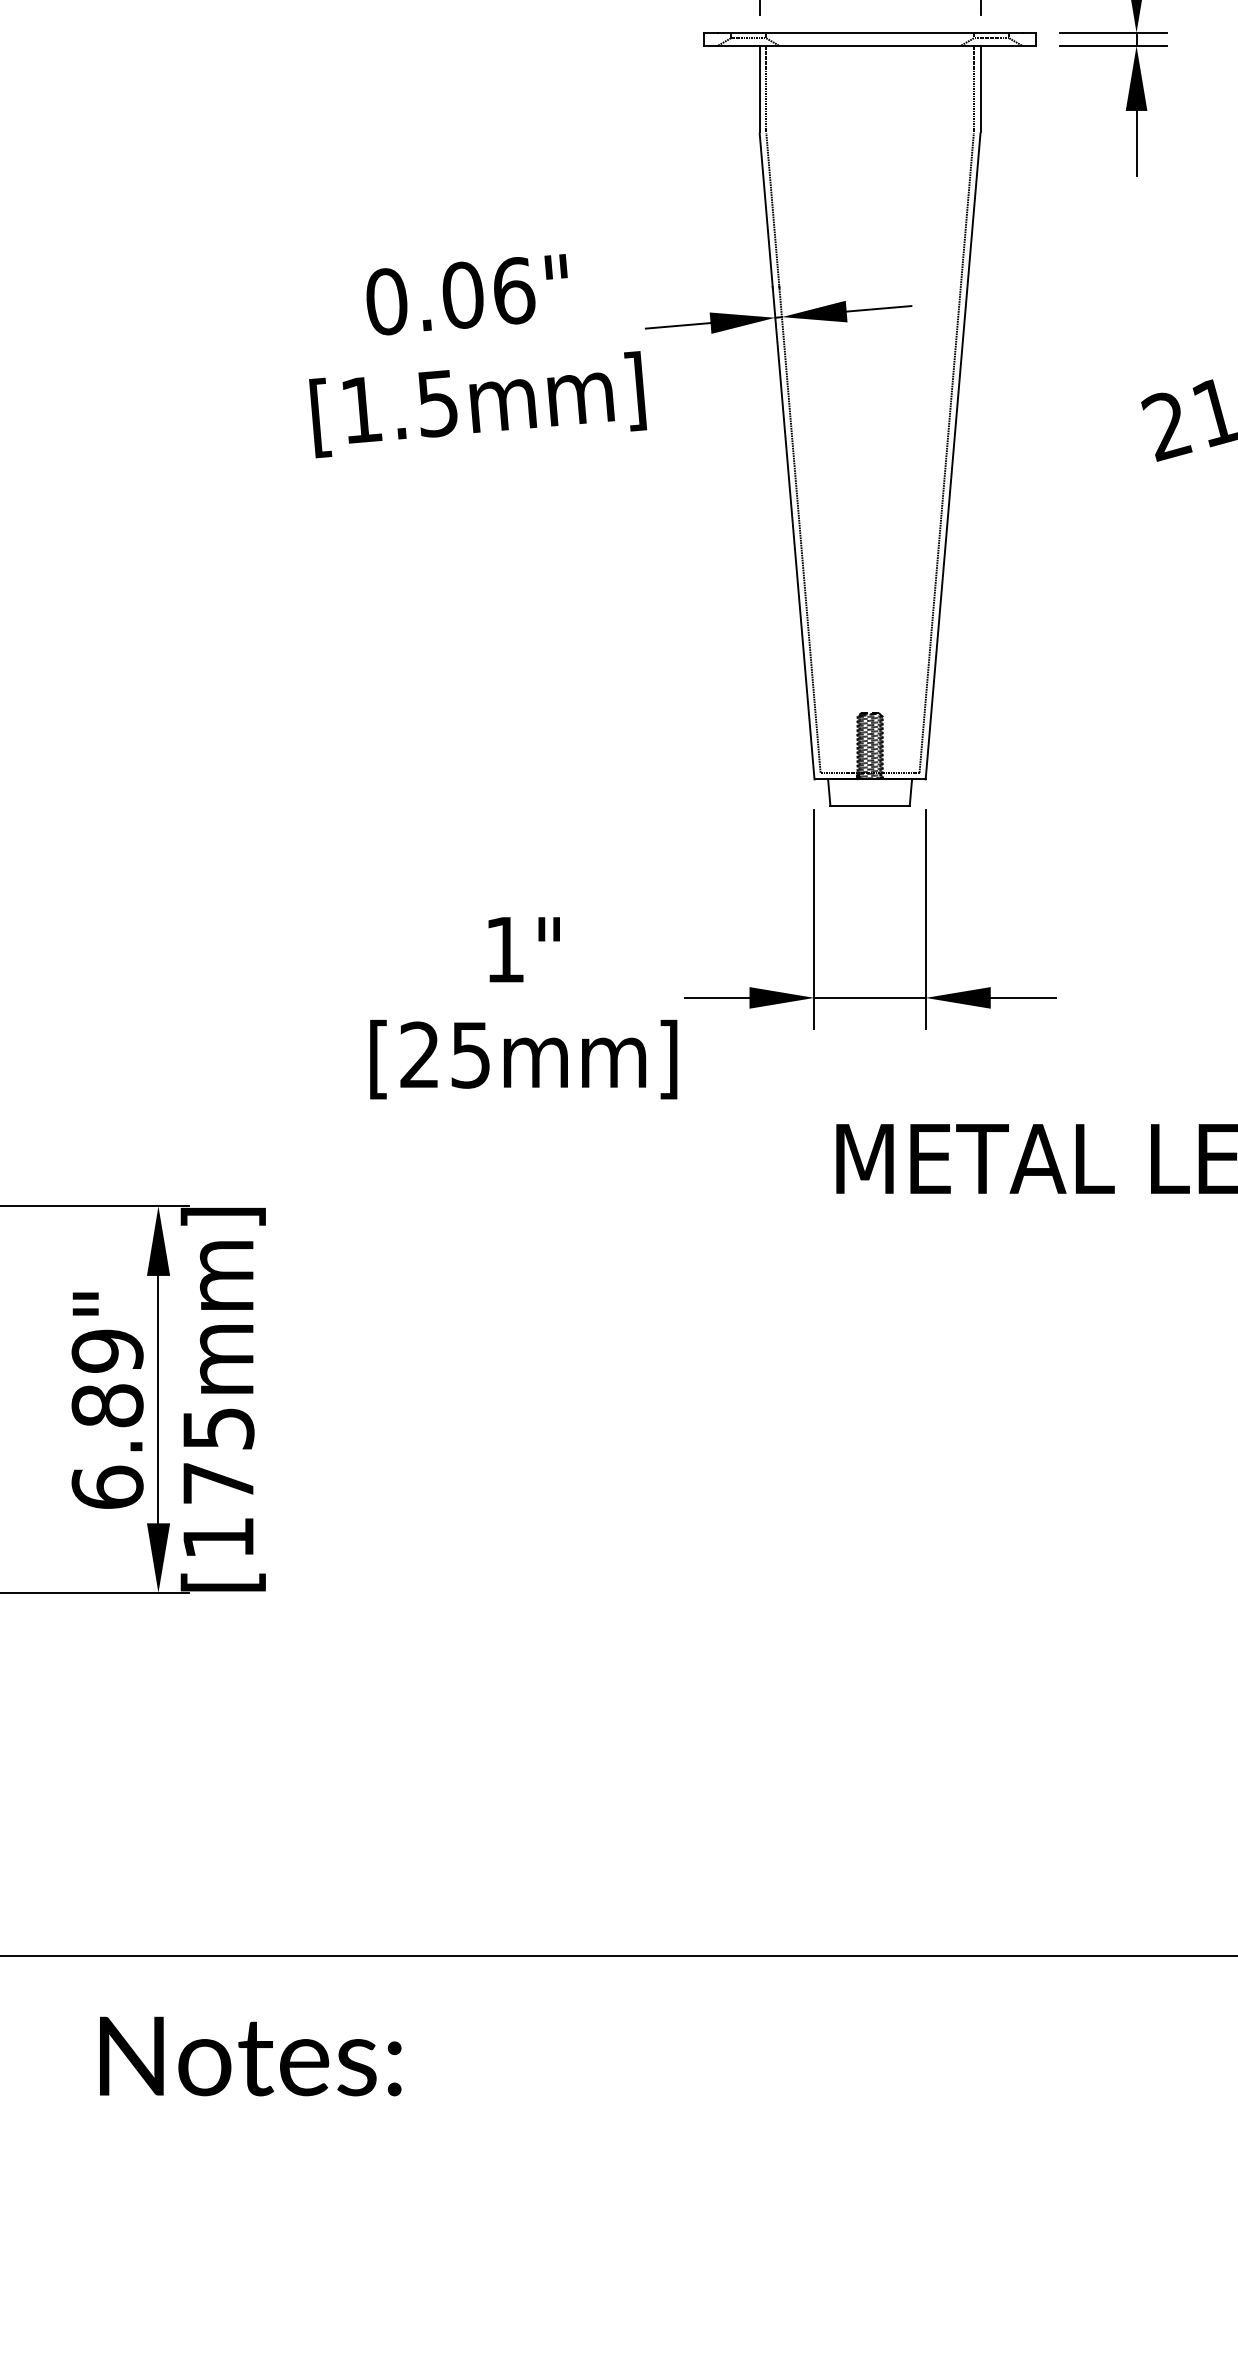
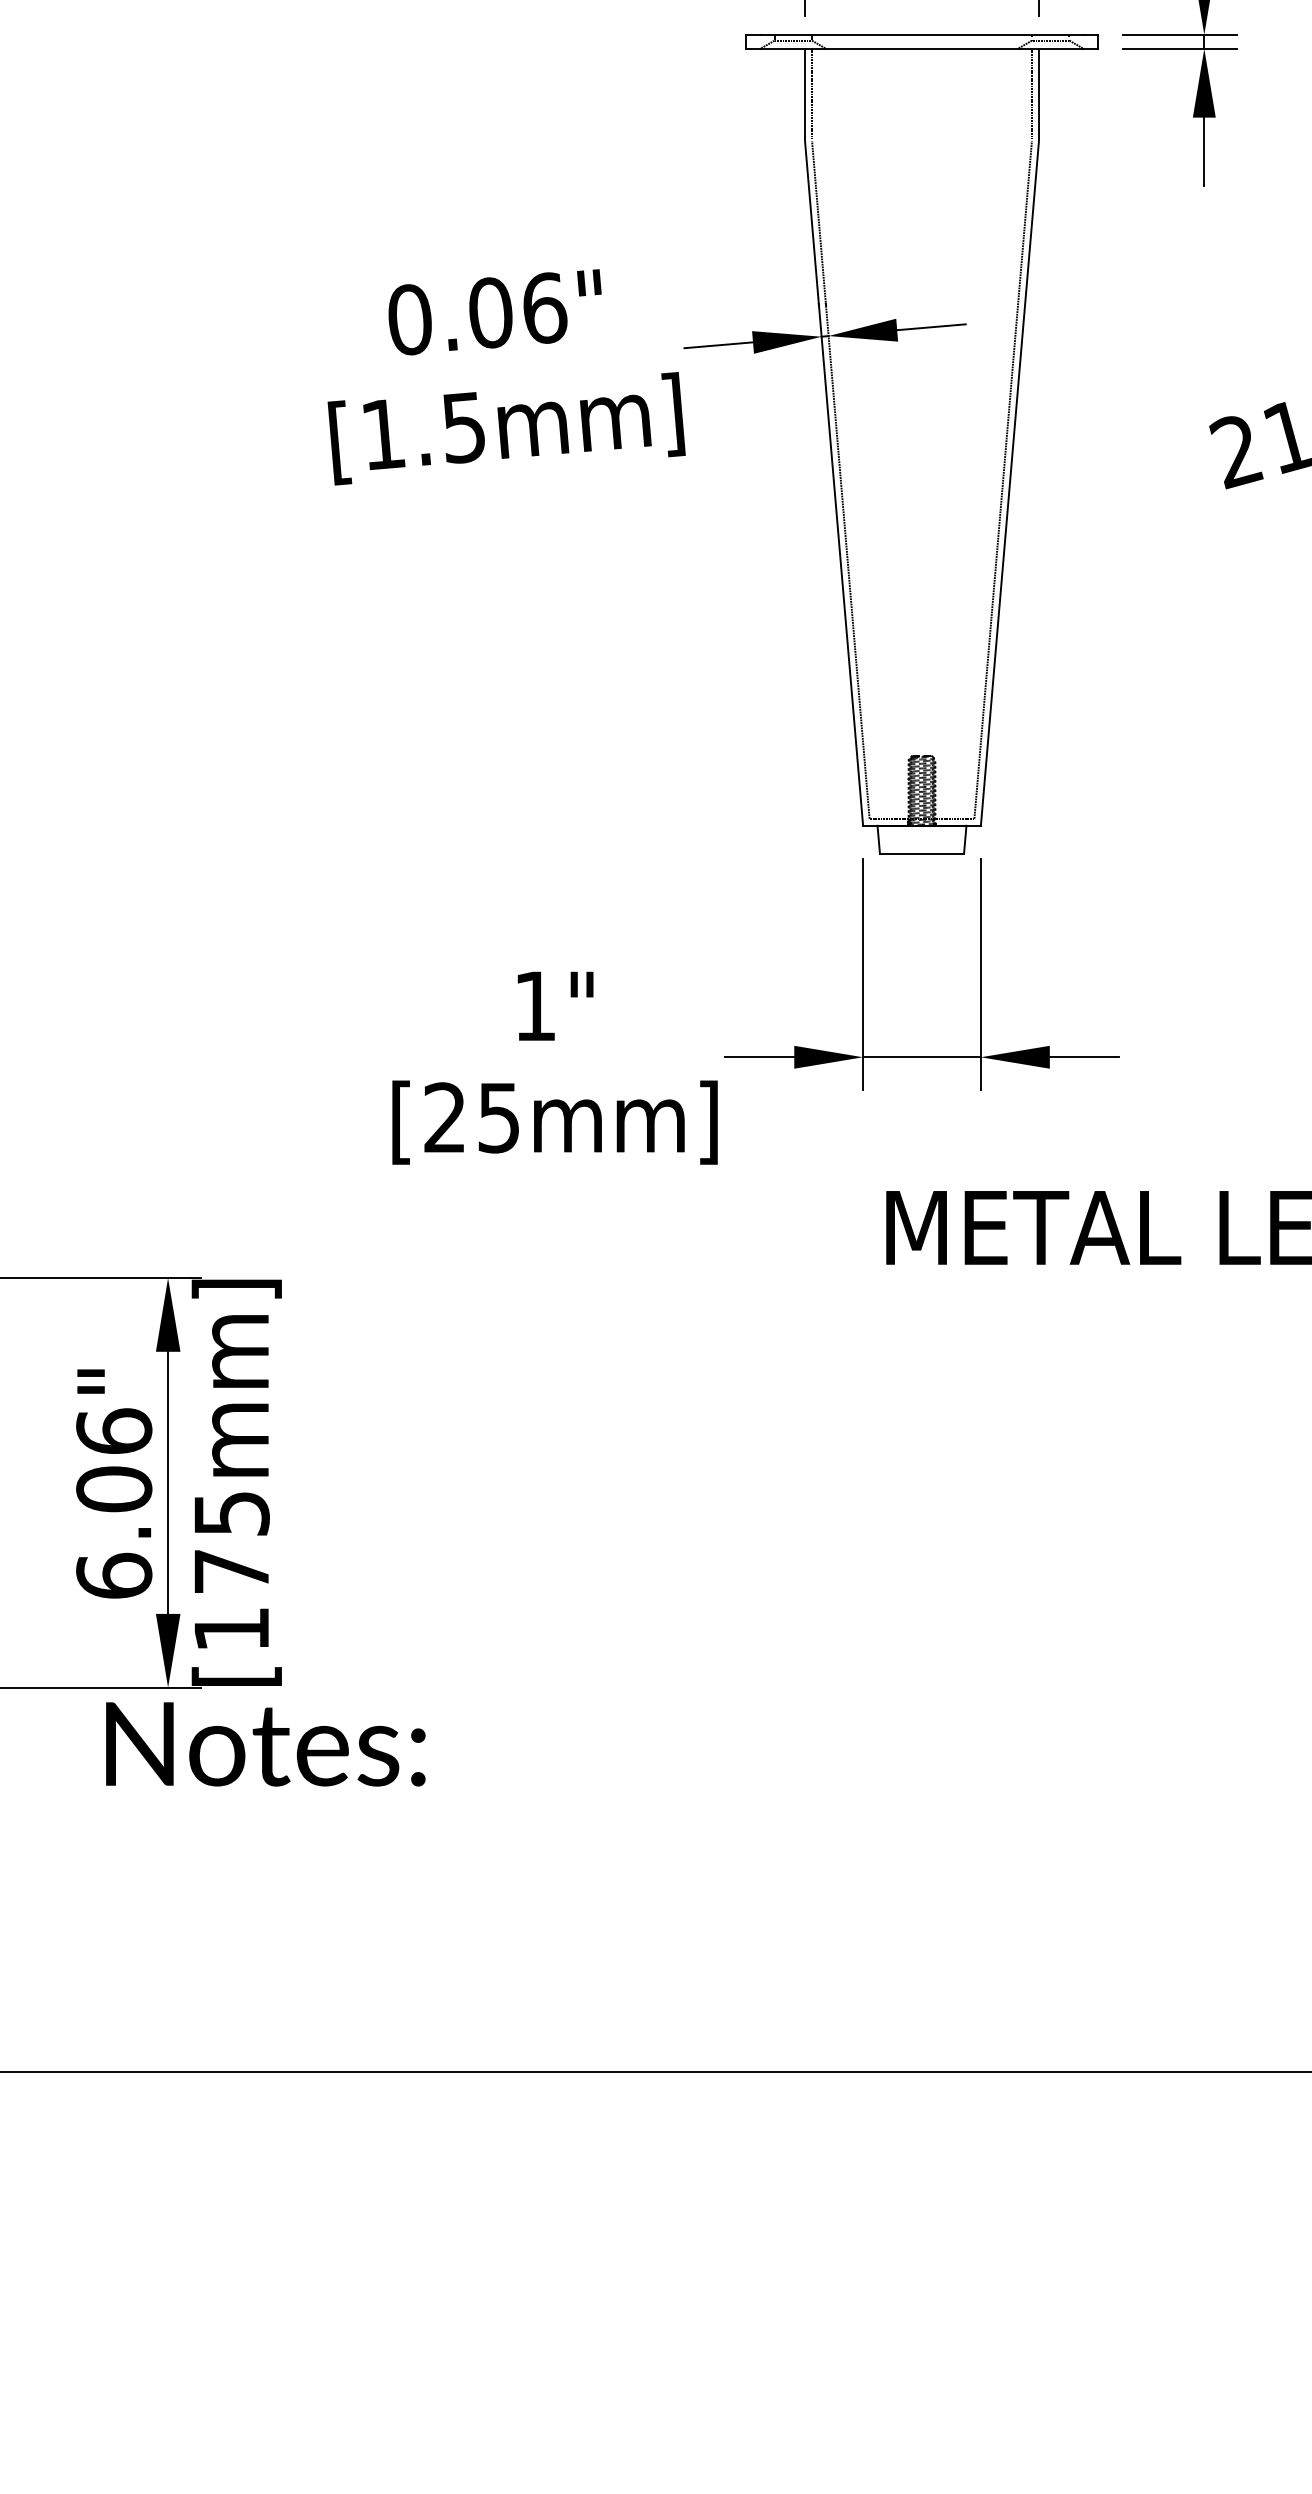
text: (107, 1378) -> (114, 1460), 6.89" -> 6.06"
text: (250, 2056) -> (265, 1744), moved

